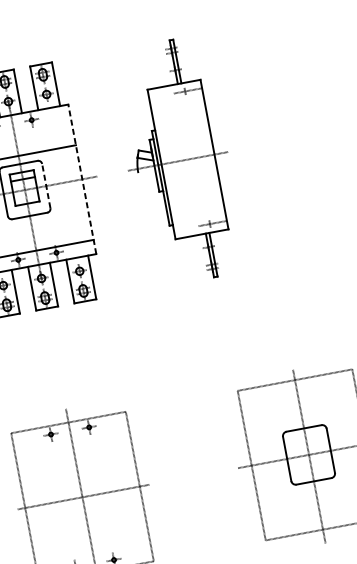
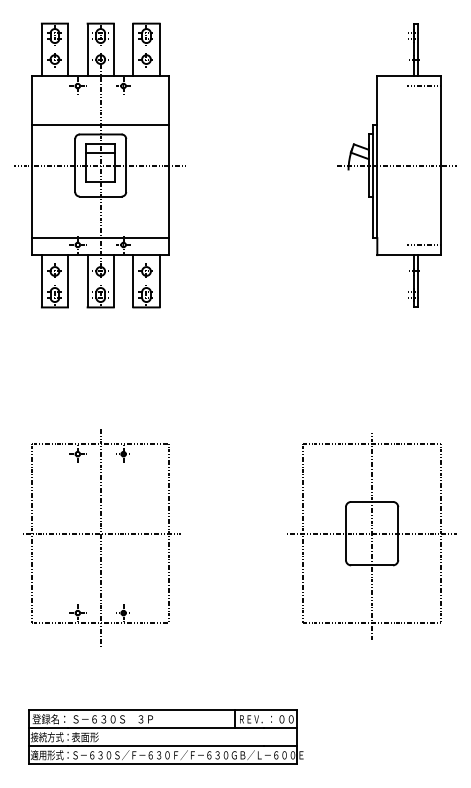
part: (177, 161) -> (396, 165), moved
line: (82, 179) -> (169, 165), dashed -> solid
line: (46, 186) -> (126, 165), dashed -> solid

